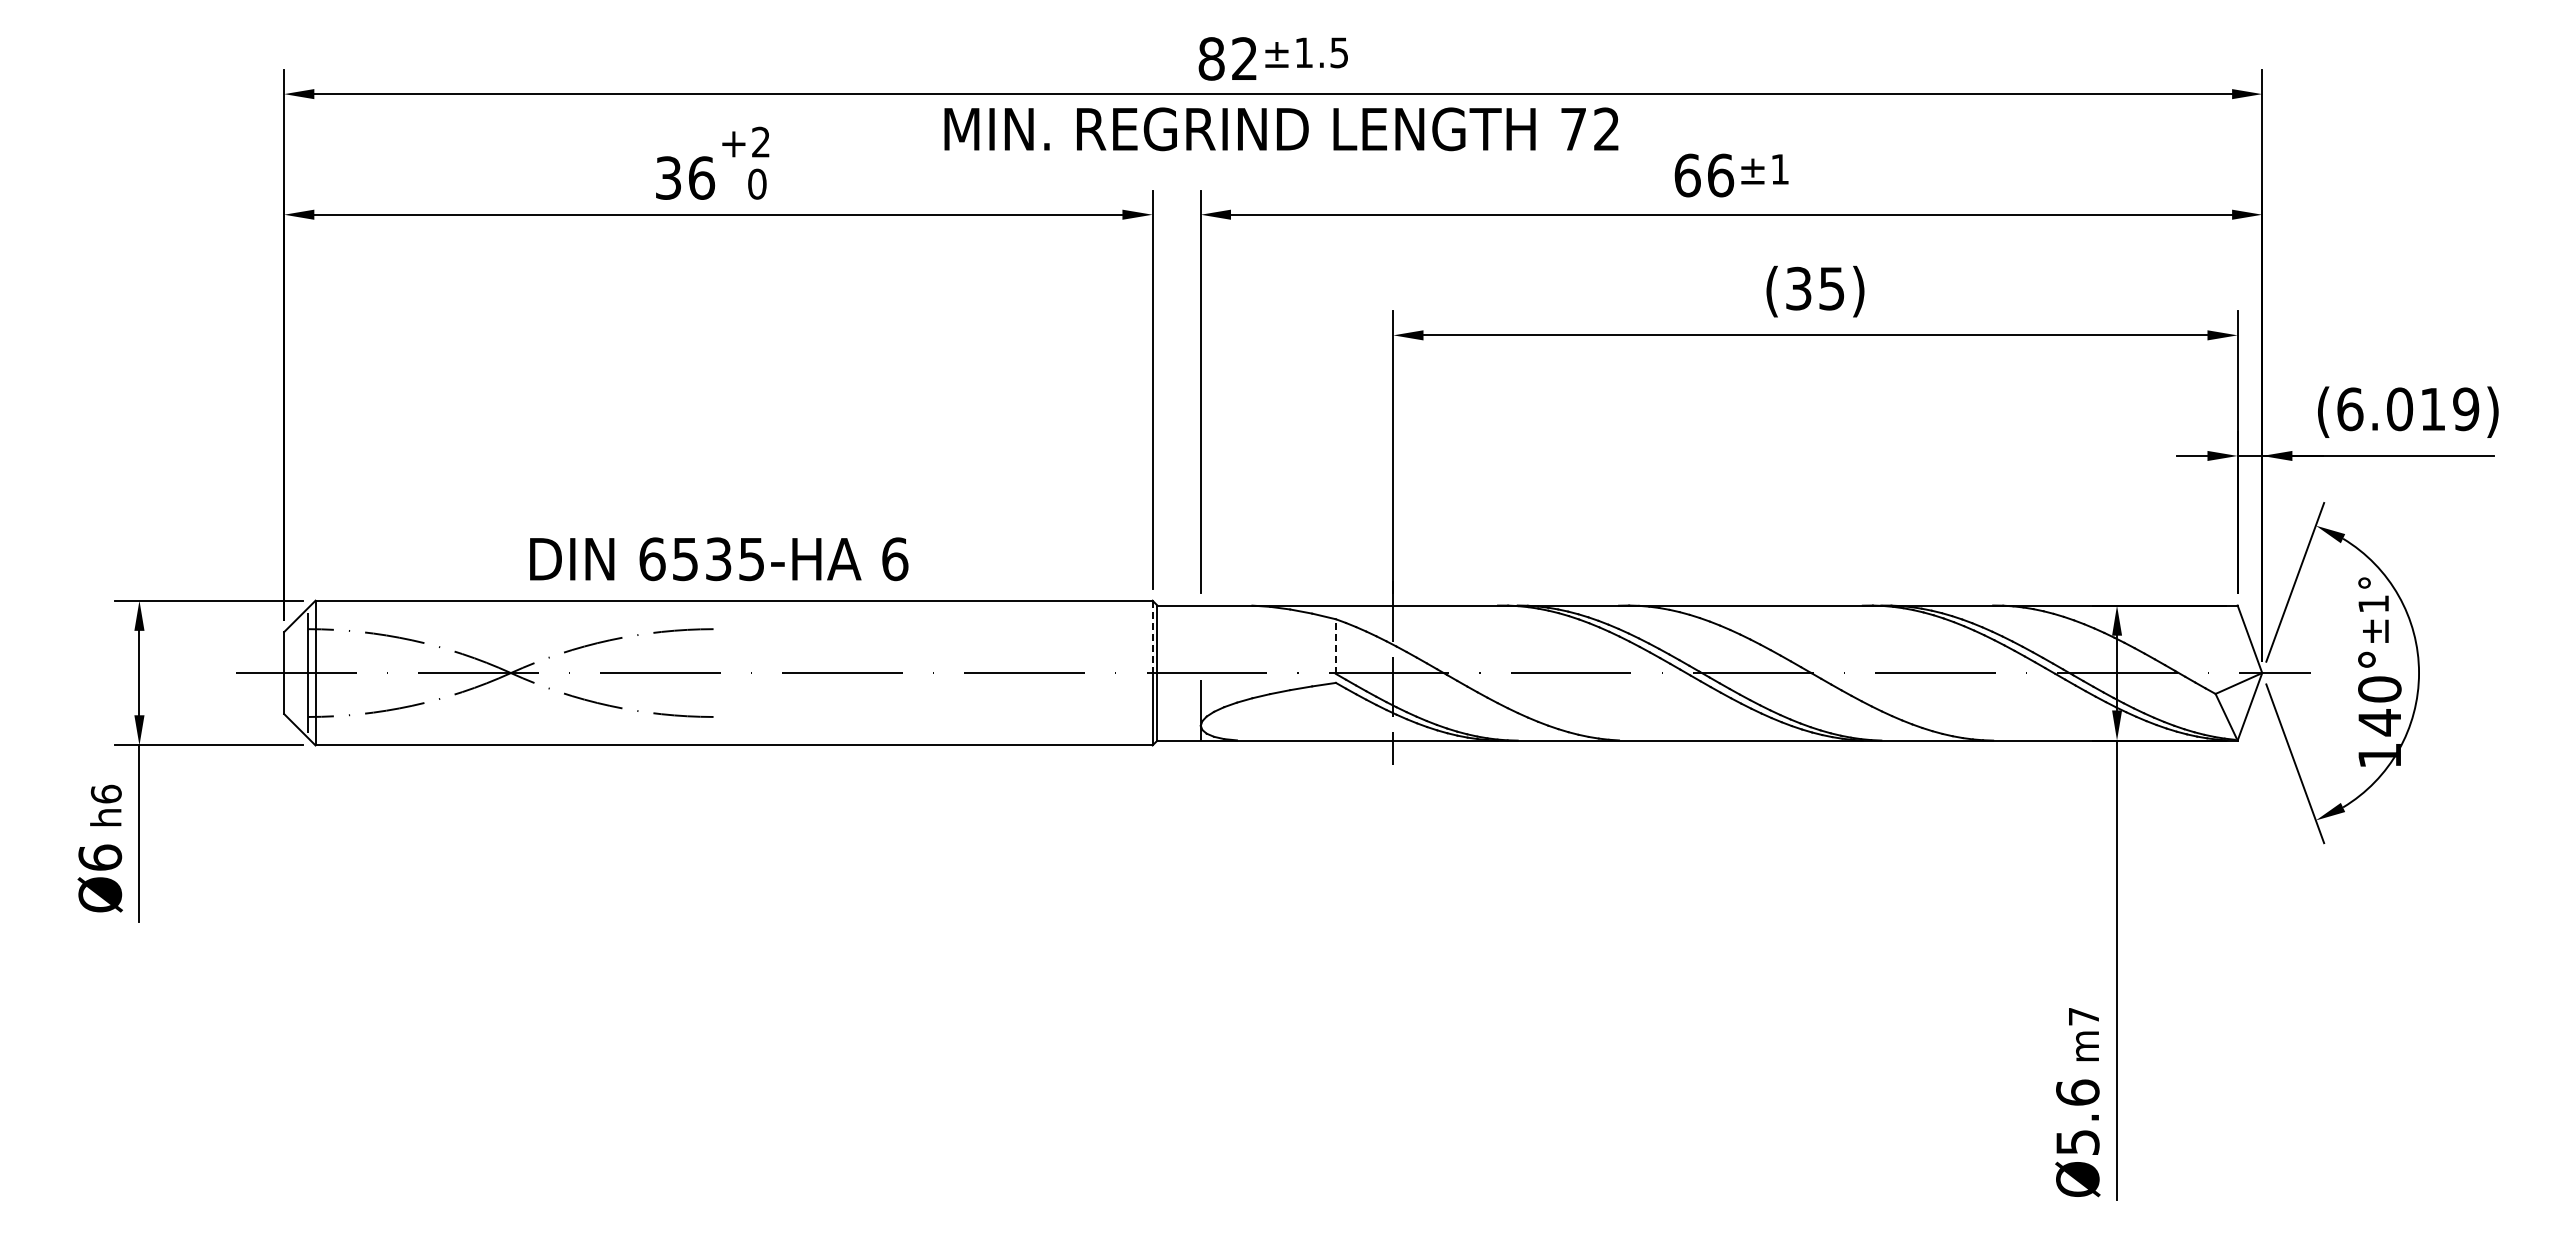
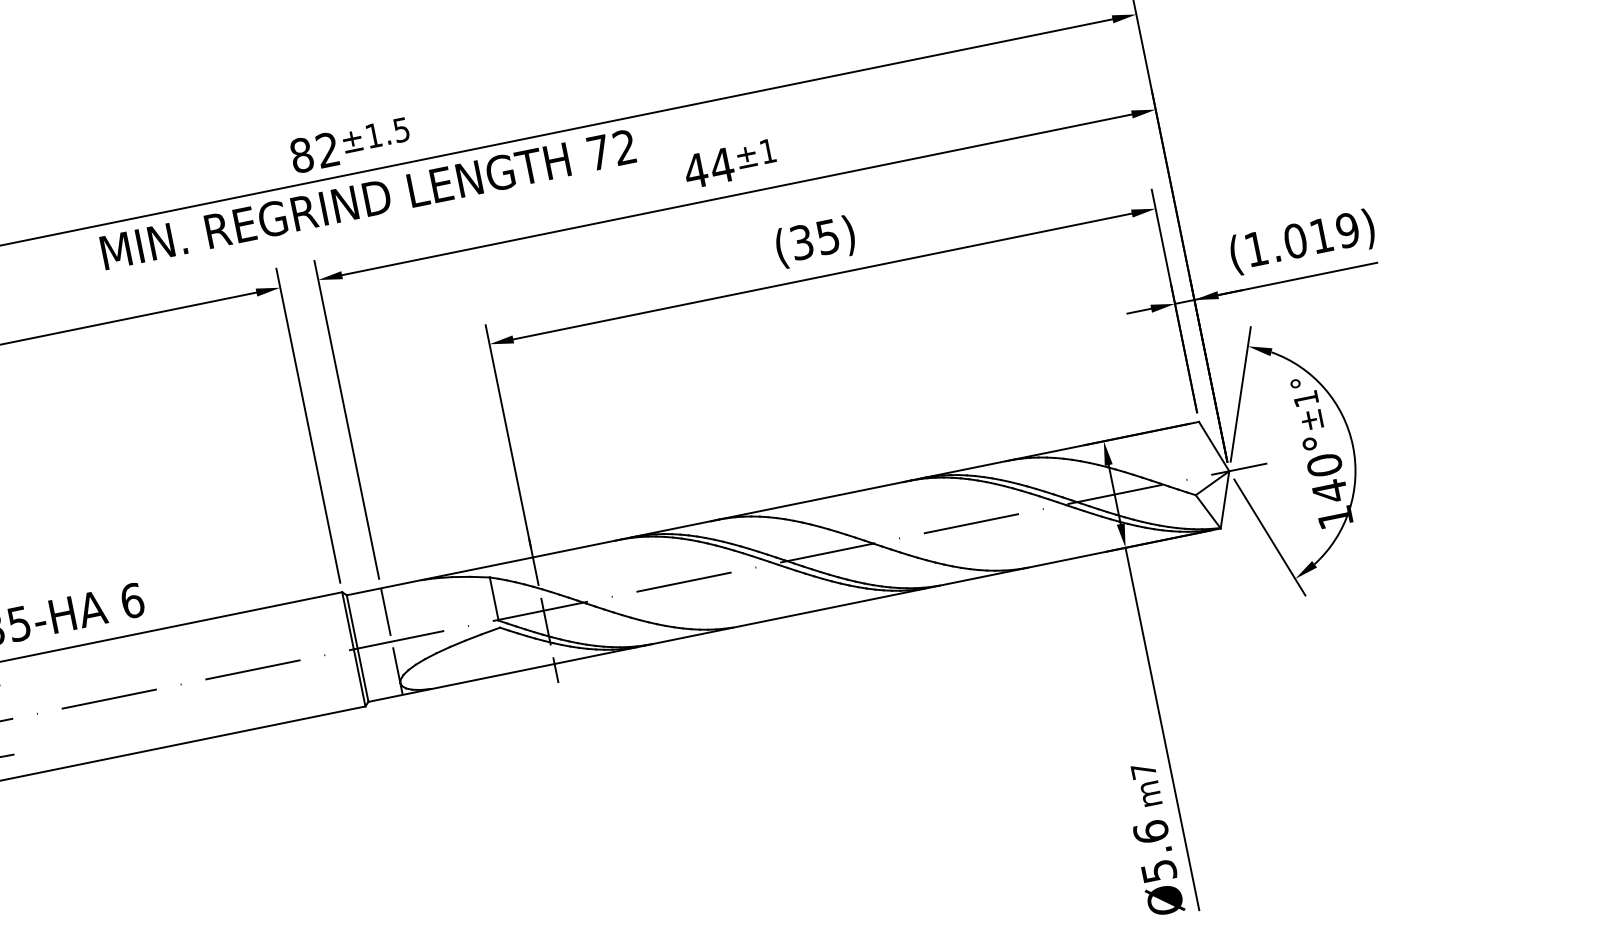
text: (1703, 175) -> (708, 168), 66 -> 44
text: (2350, 409) -> (1256, 249), (6.019) -> (1.019)
line: (1152, 637) -> (348, 621), dashed -> solid
line: (1200, 639) -> (386, 615), added
line: (1335, 646) -> (493, 599), dashed -> solid

